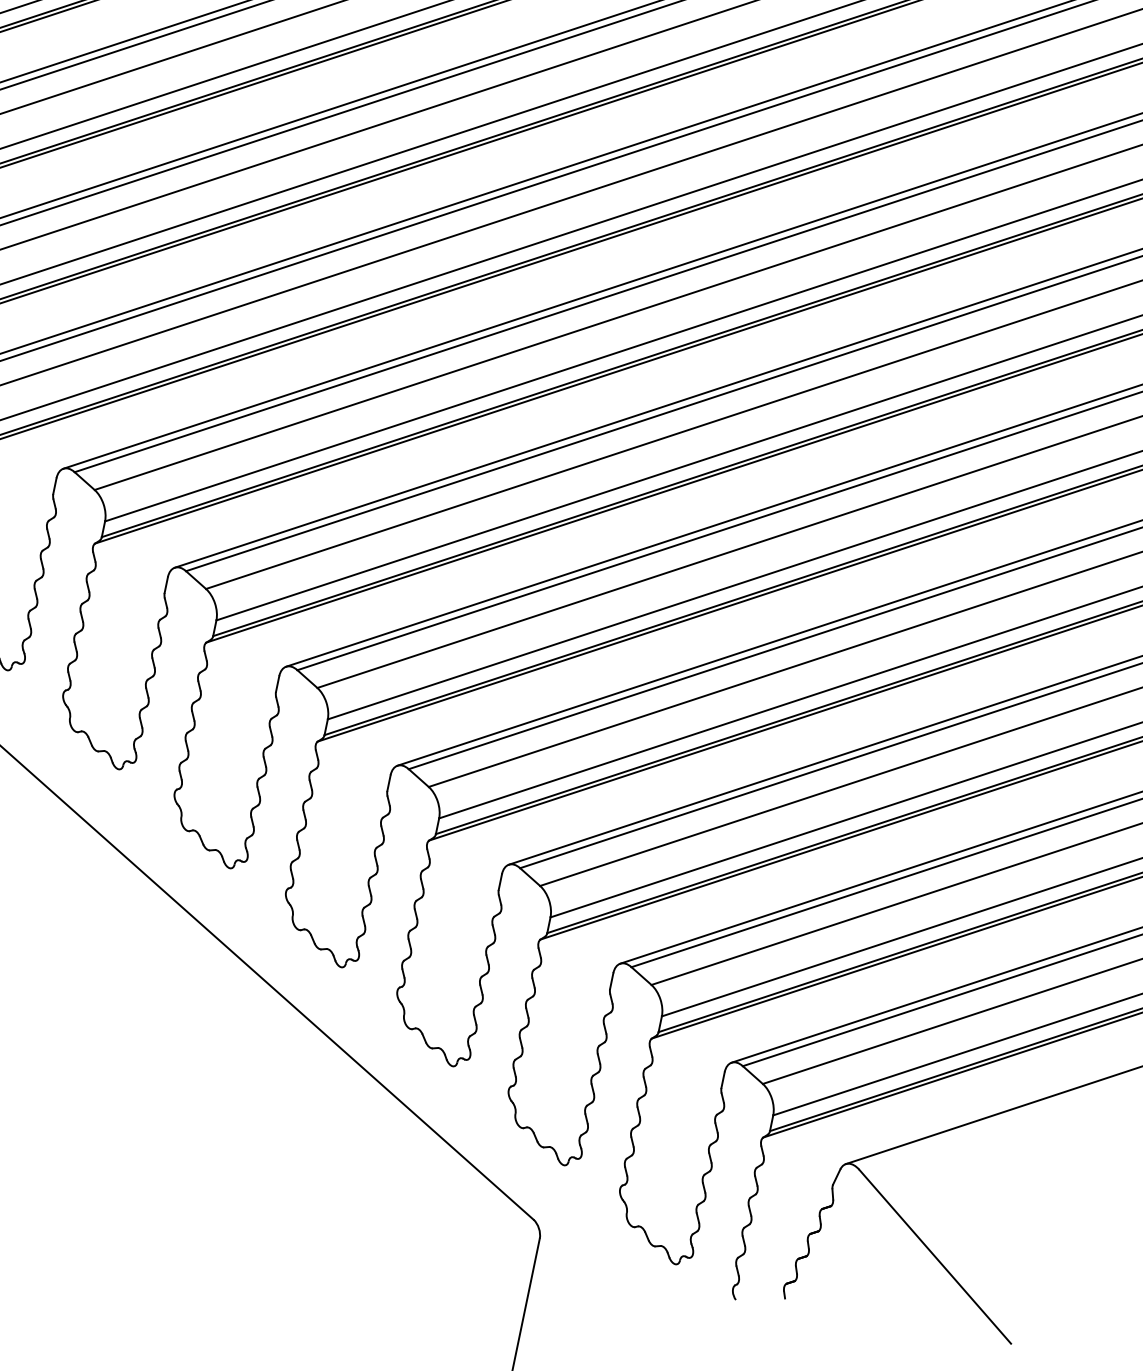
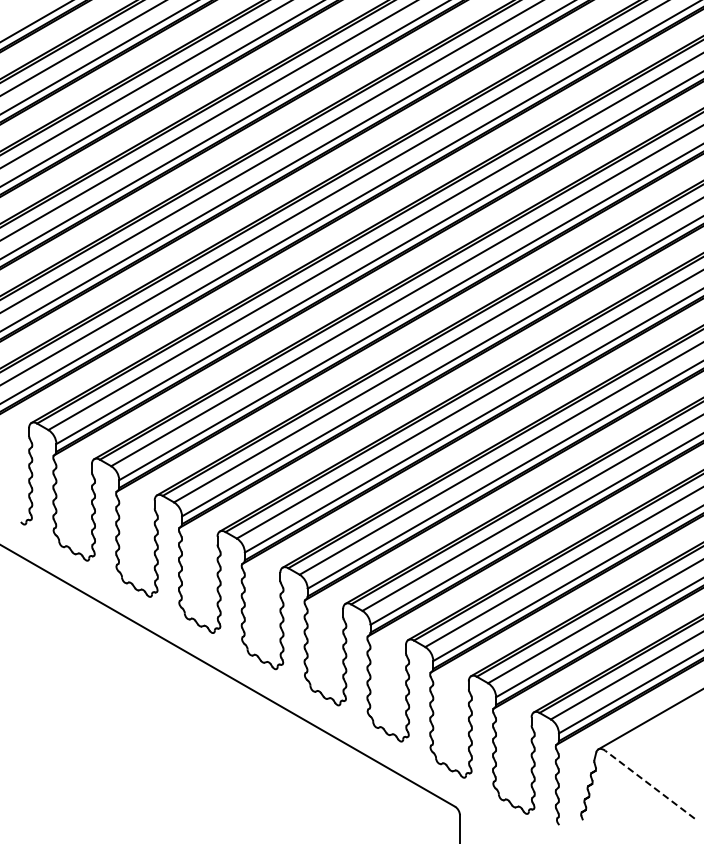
line: (934, 1256) -> (649, 784), solid -> dashed

